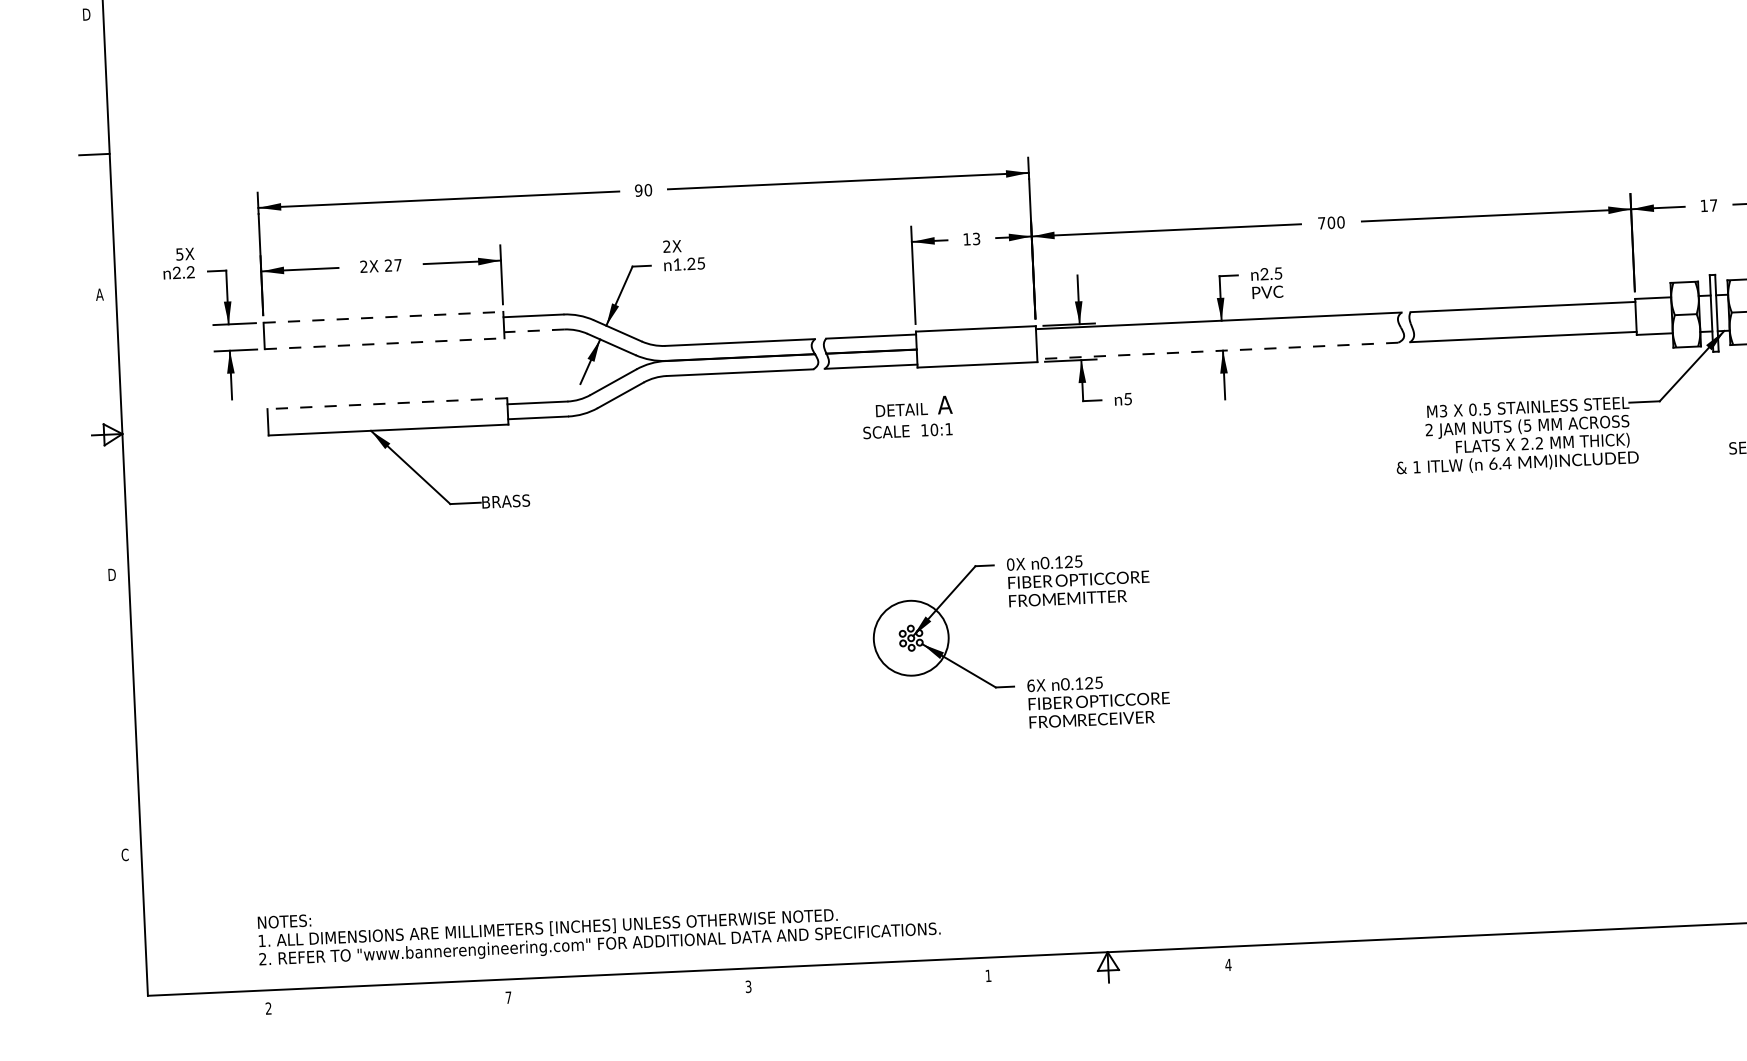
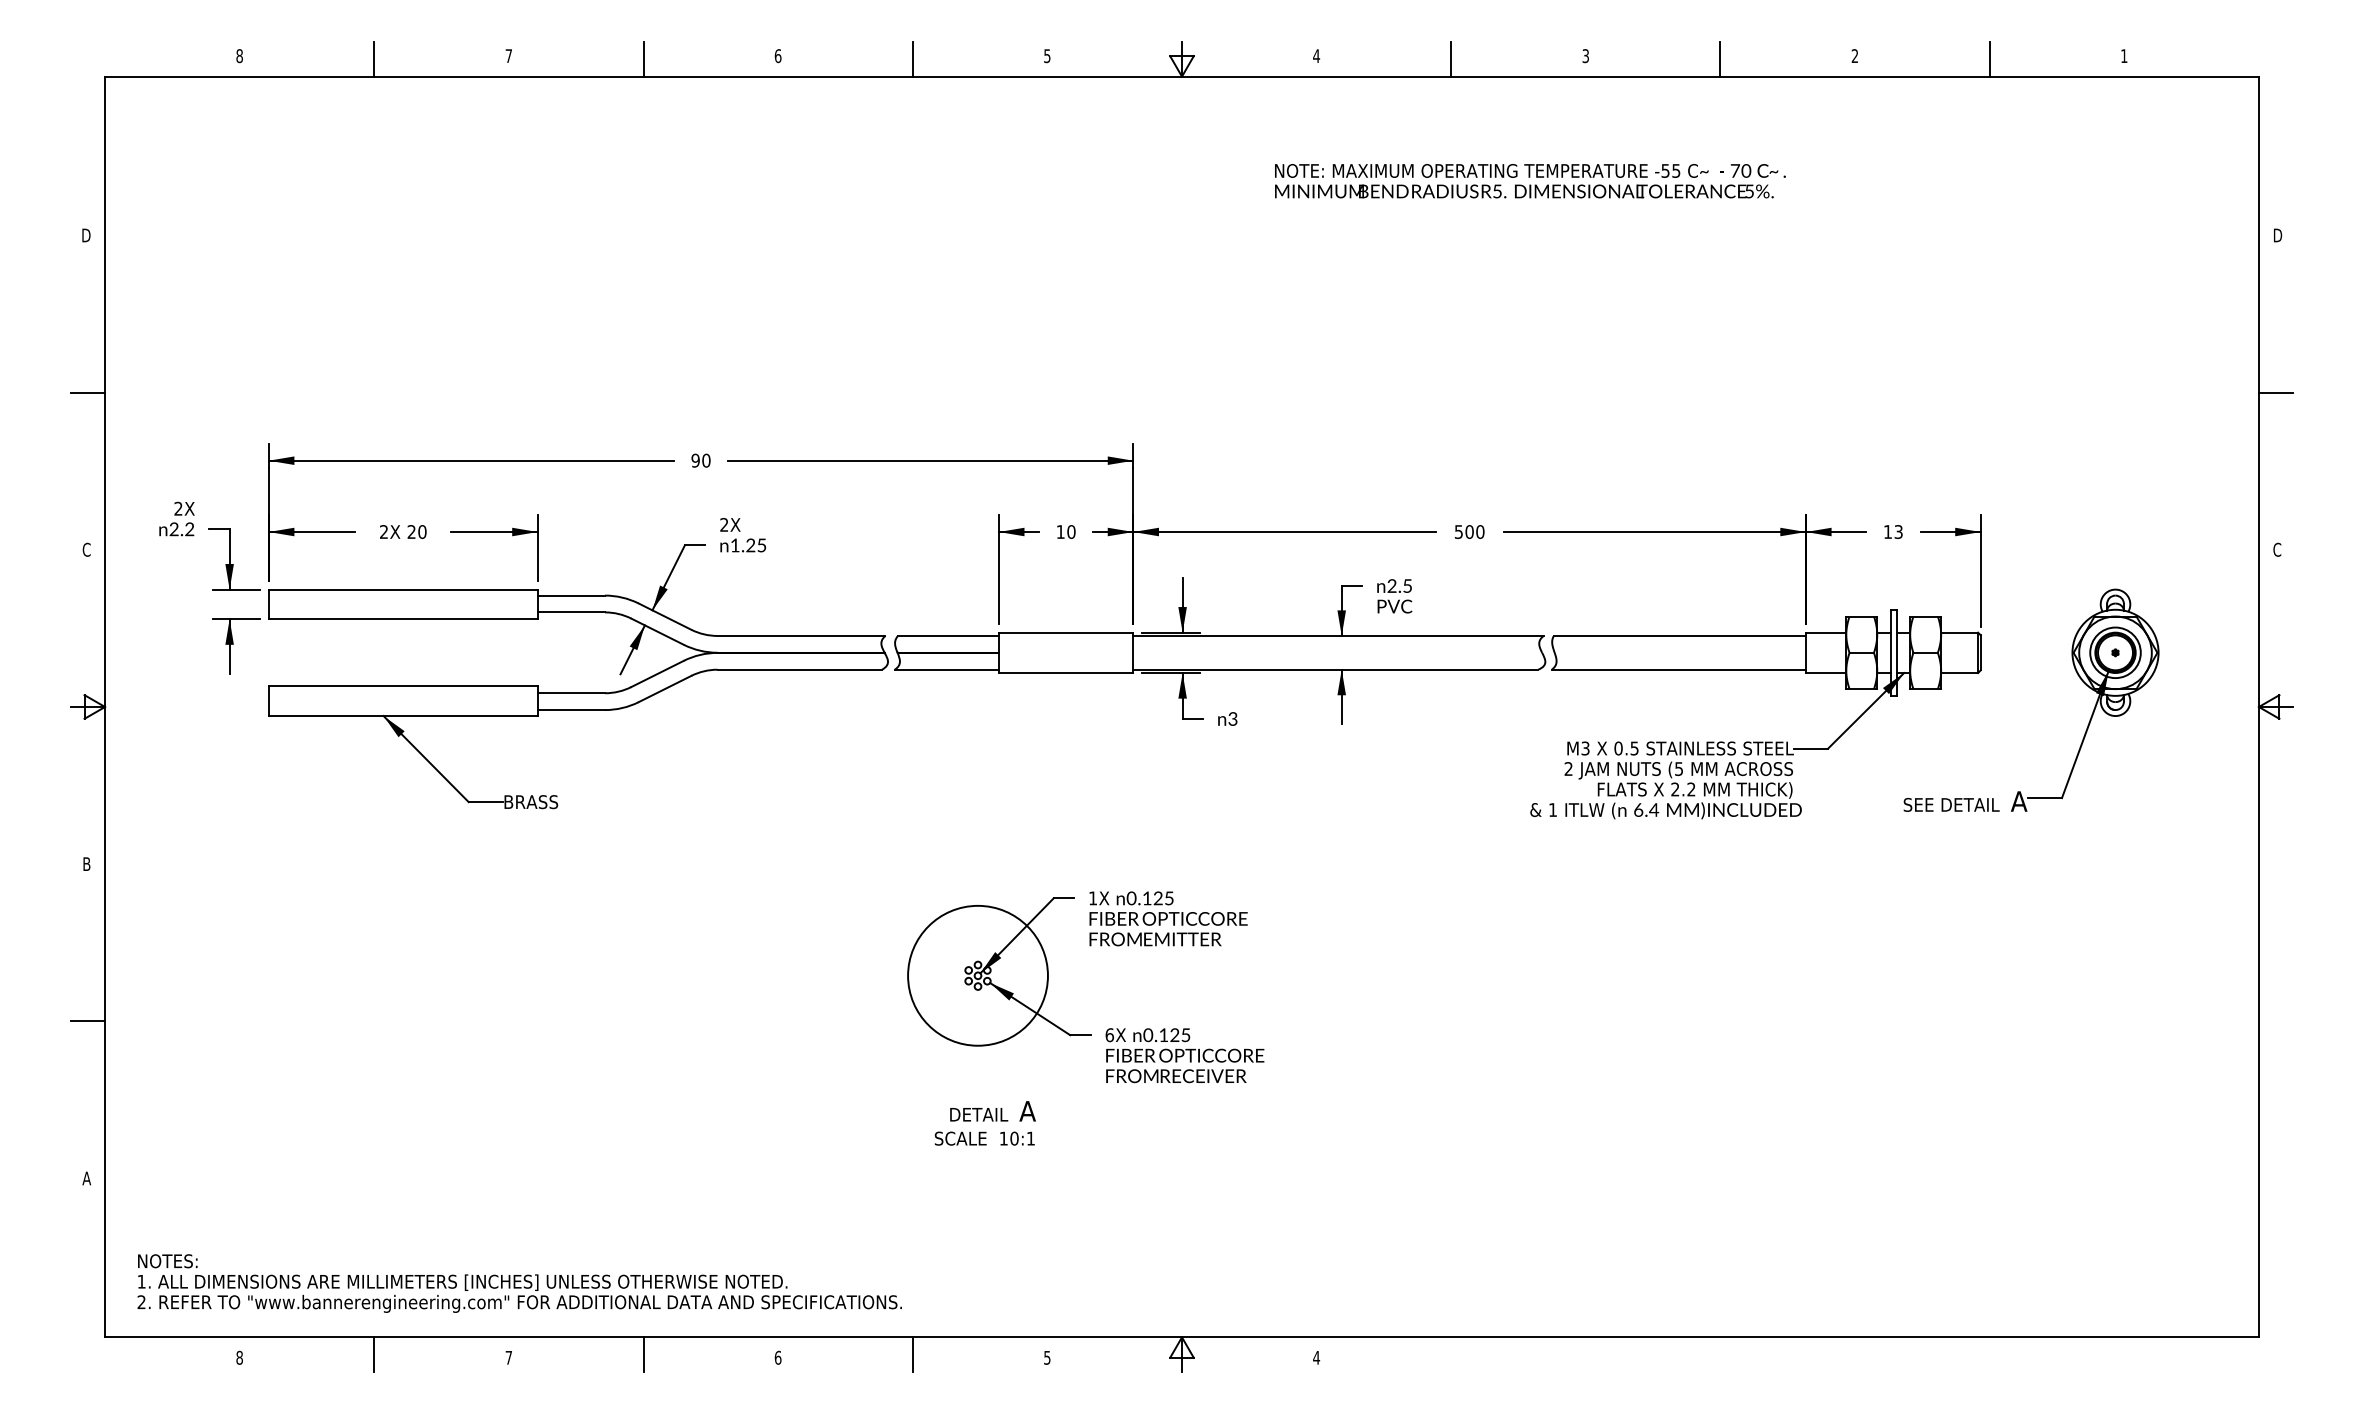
text: (1713, 205) -> (1898, 531), 17 -> 13
text: (1321, 222) -> (1458, 531), 700 -> 500
text: (976, 238) -> (1071, 531), 13 -> 10
text: (179, 254) -> (178, 508), 5X -> 2X
text: (398, 264) -> (422, 531), 27 -> 20
text: (99, 294) -> (86, 549), A -> C
line: (383, 317) -> (403, 589), dashed -> solid
line: (534, 330) -> (571, 612), dashed -> solid
line: (384, 343) -> (403, 619), dashed -> solid
line: (1217, 350) -> (1335, 669), dashed -> solid
text: (1127, 398) -> (1232, 718), 5 -> 3
line: (387, 403) -> (403, 686), dashed -> solid
text: (907, 417) -> (984, 1123), moved
text: (1011, 564) -> (1093, 898), 0X -> 1X
text: (112, 574) -> (86, 863), D -> B
circle: (910, 638) -> (977, 975), size x1.67
line: (119, 715) -> (87, 1021), added
text: (124, 854) -> (86, 1178), C -> A
text: (598, 927) -> (519, 1283), moved
text: (988, 975) -> (1047, 1357), 1 -> 5
line: (868, 978) -> (912, 1354), added
text: (747, 986) -> (777, 1357), 3 -> 6
line: (628, 989) -> (643, 1354), added
line: (388, 1000) -> (374, 1354), added
text: (268, 1008) -> (239, 1357), 2 -> 8

